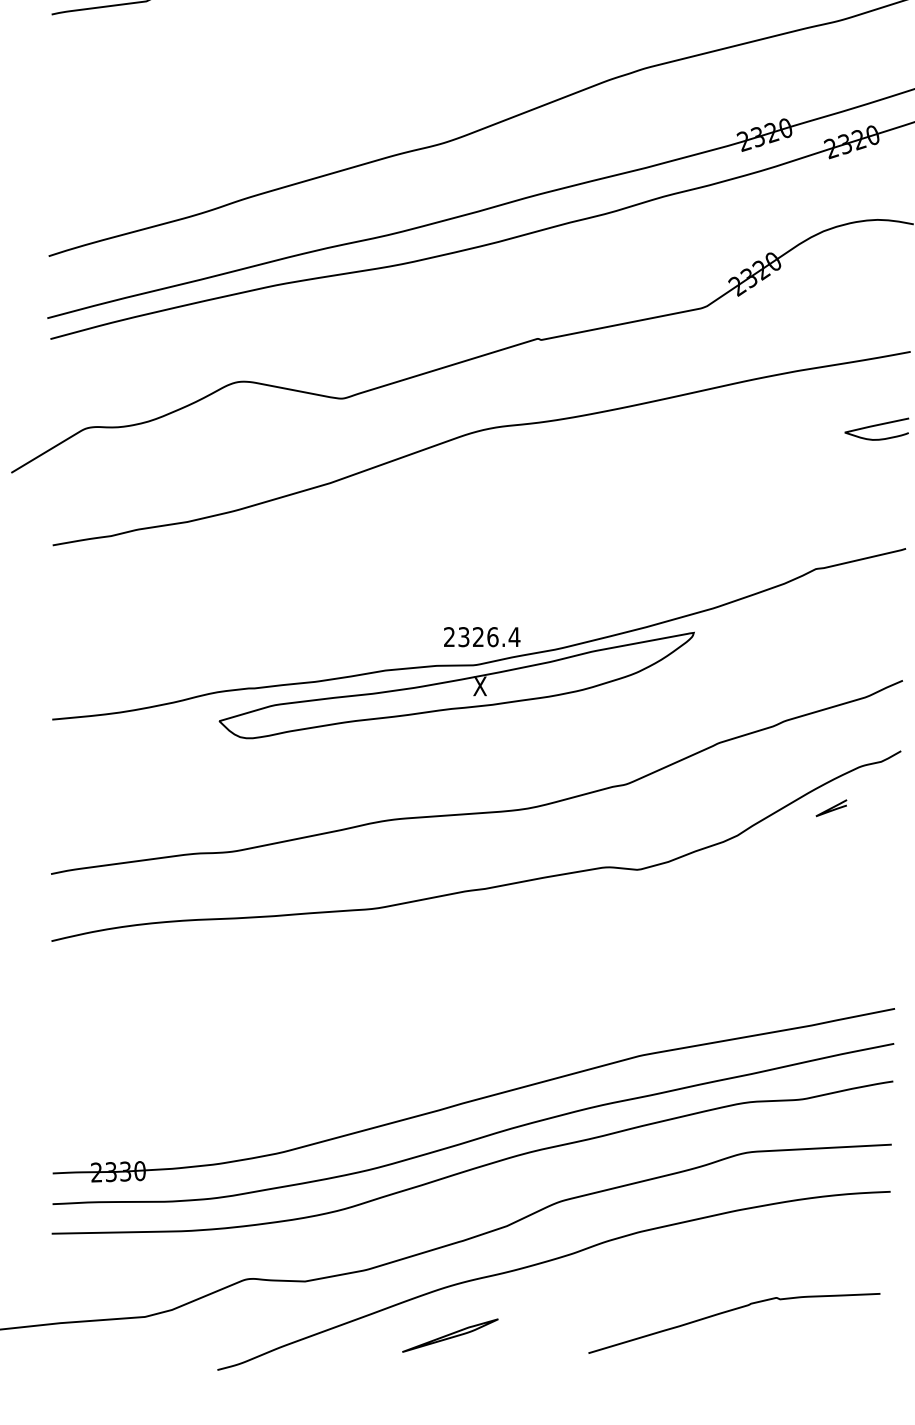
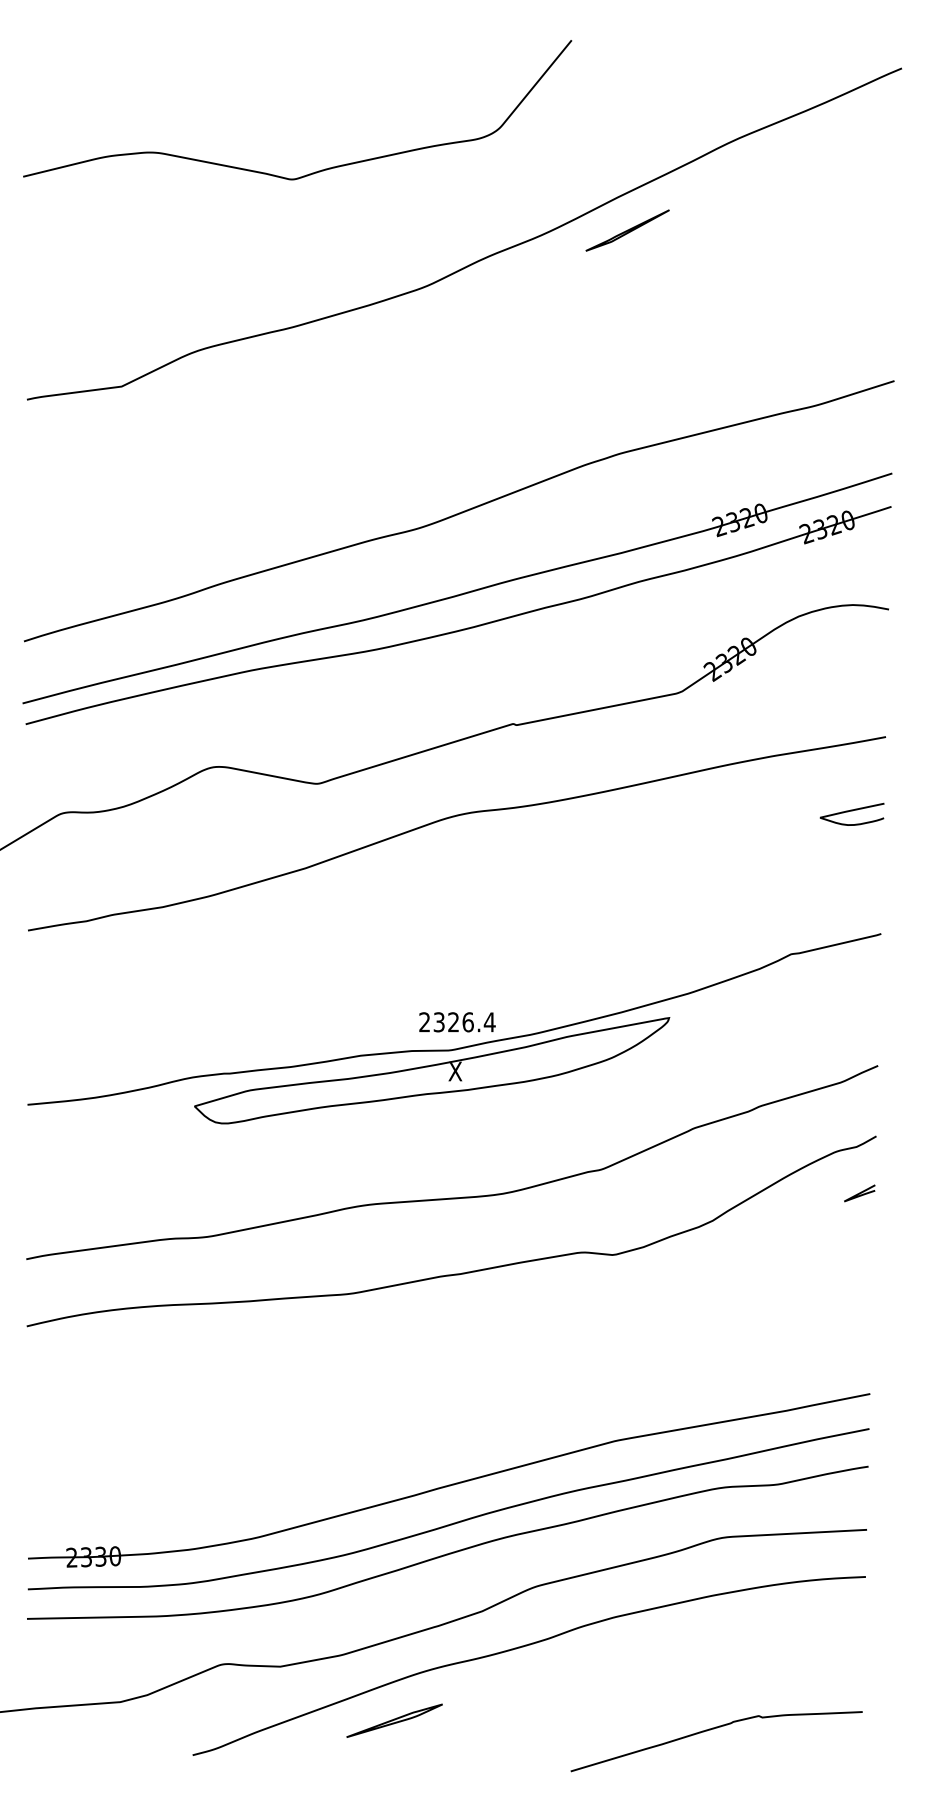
curve: (831, 808) -> (859, 1193), moved
curve: (732, 1311) -> (714, 1729), moved
part: (450, 1335) -> (394, 1720), moved

